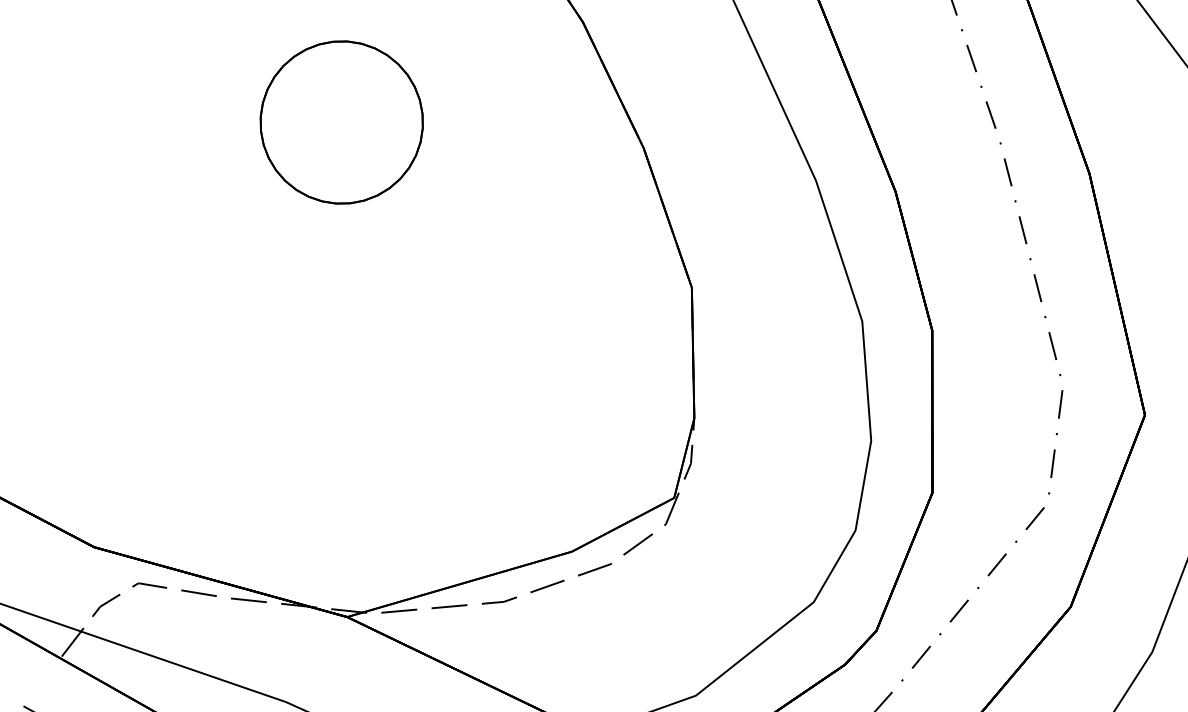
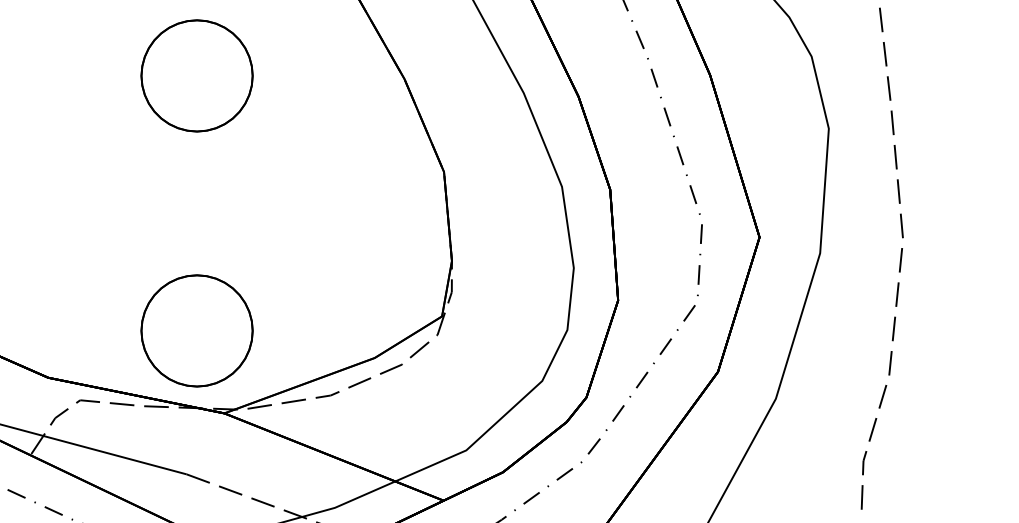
part: (314, 493) -> (196, 330), added

